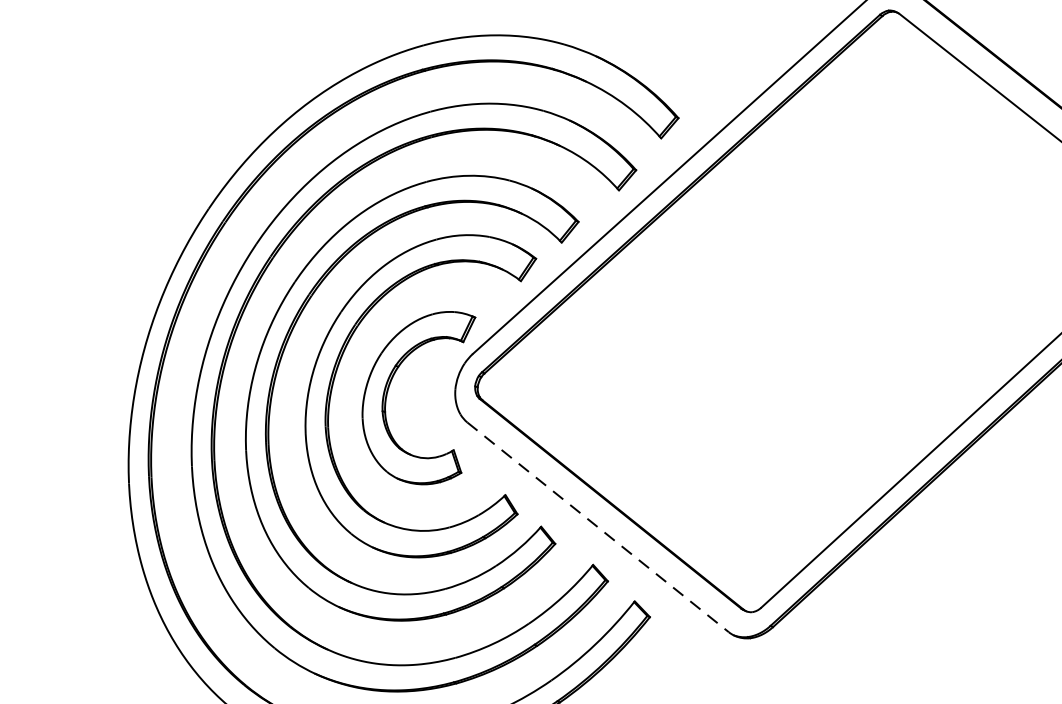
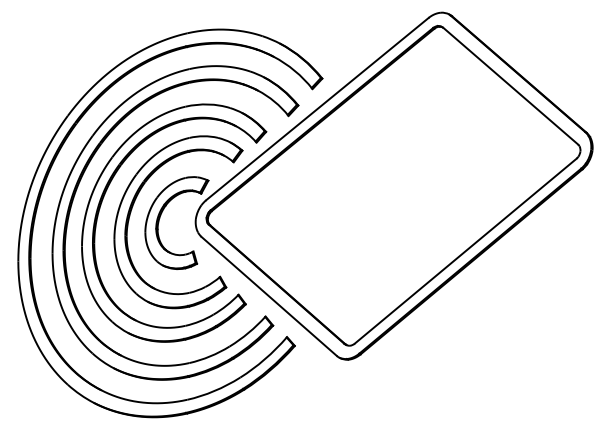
line: (598, 527) -> (269, 296), dashed -> solid

